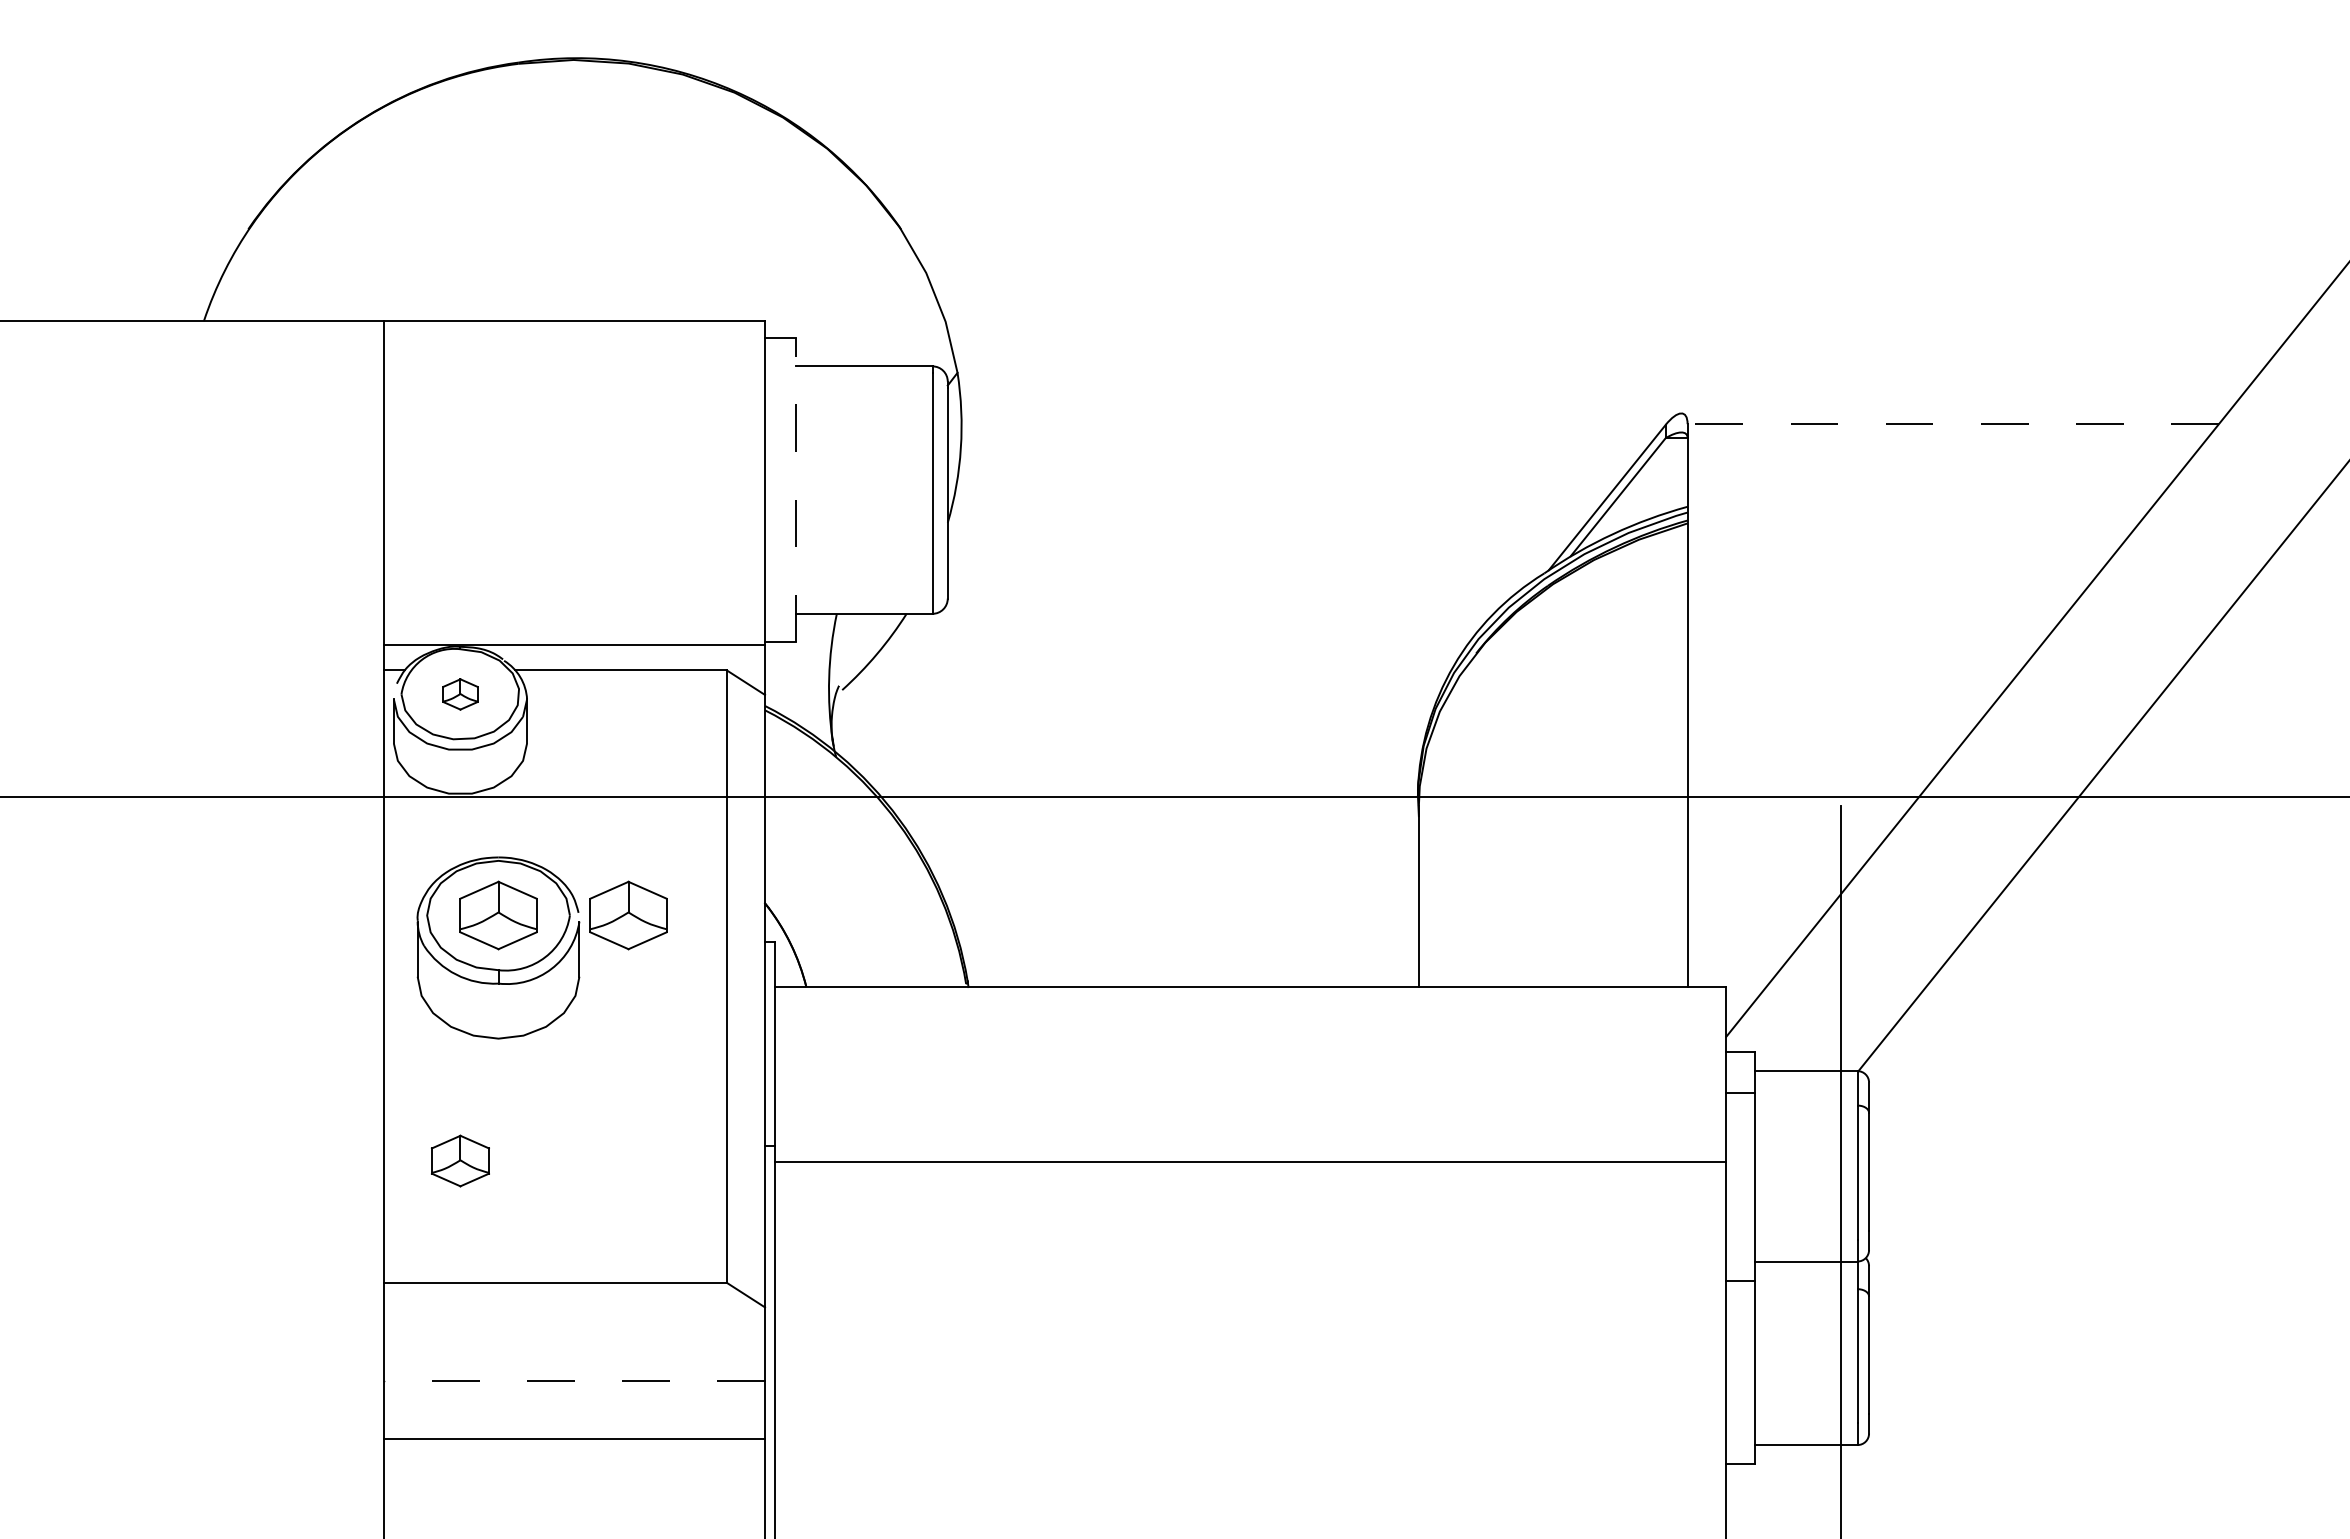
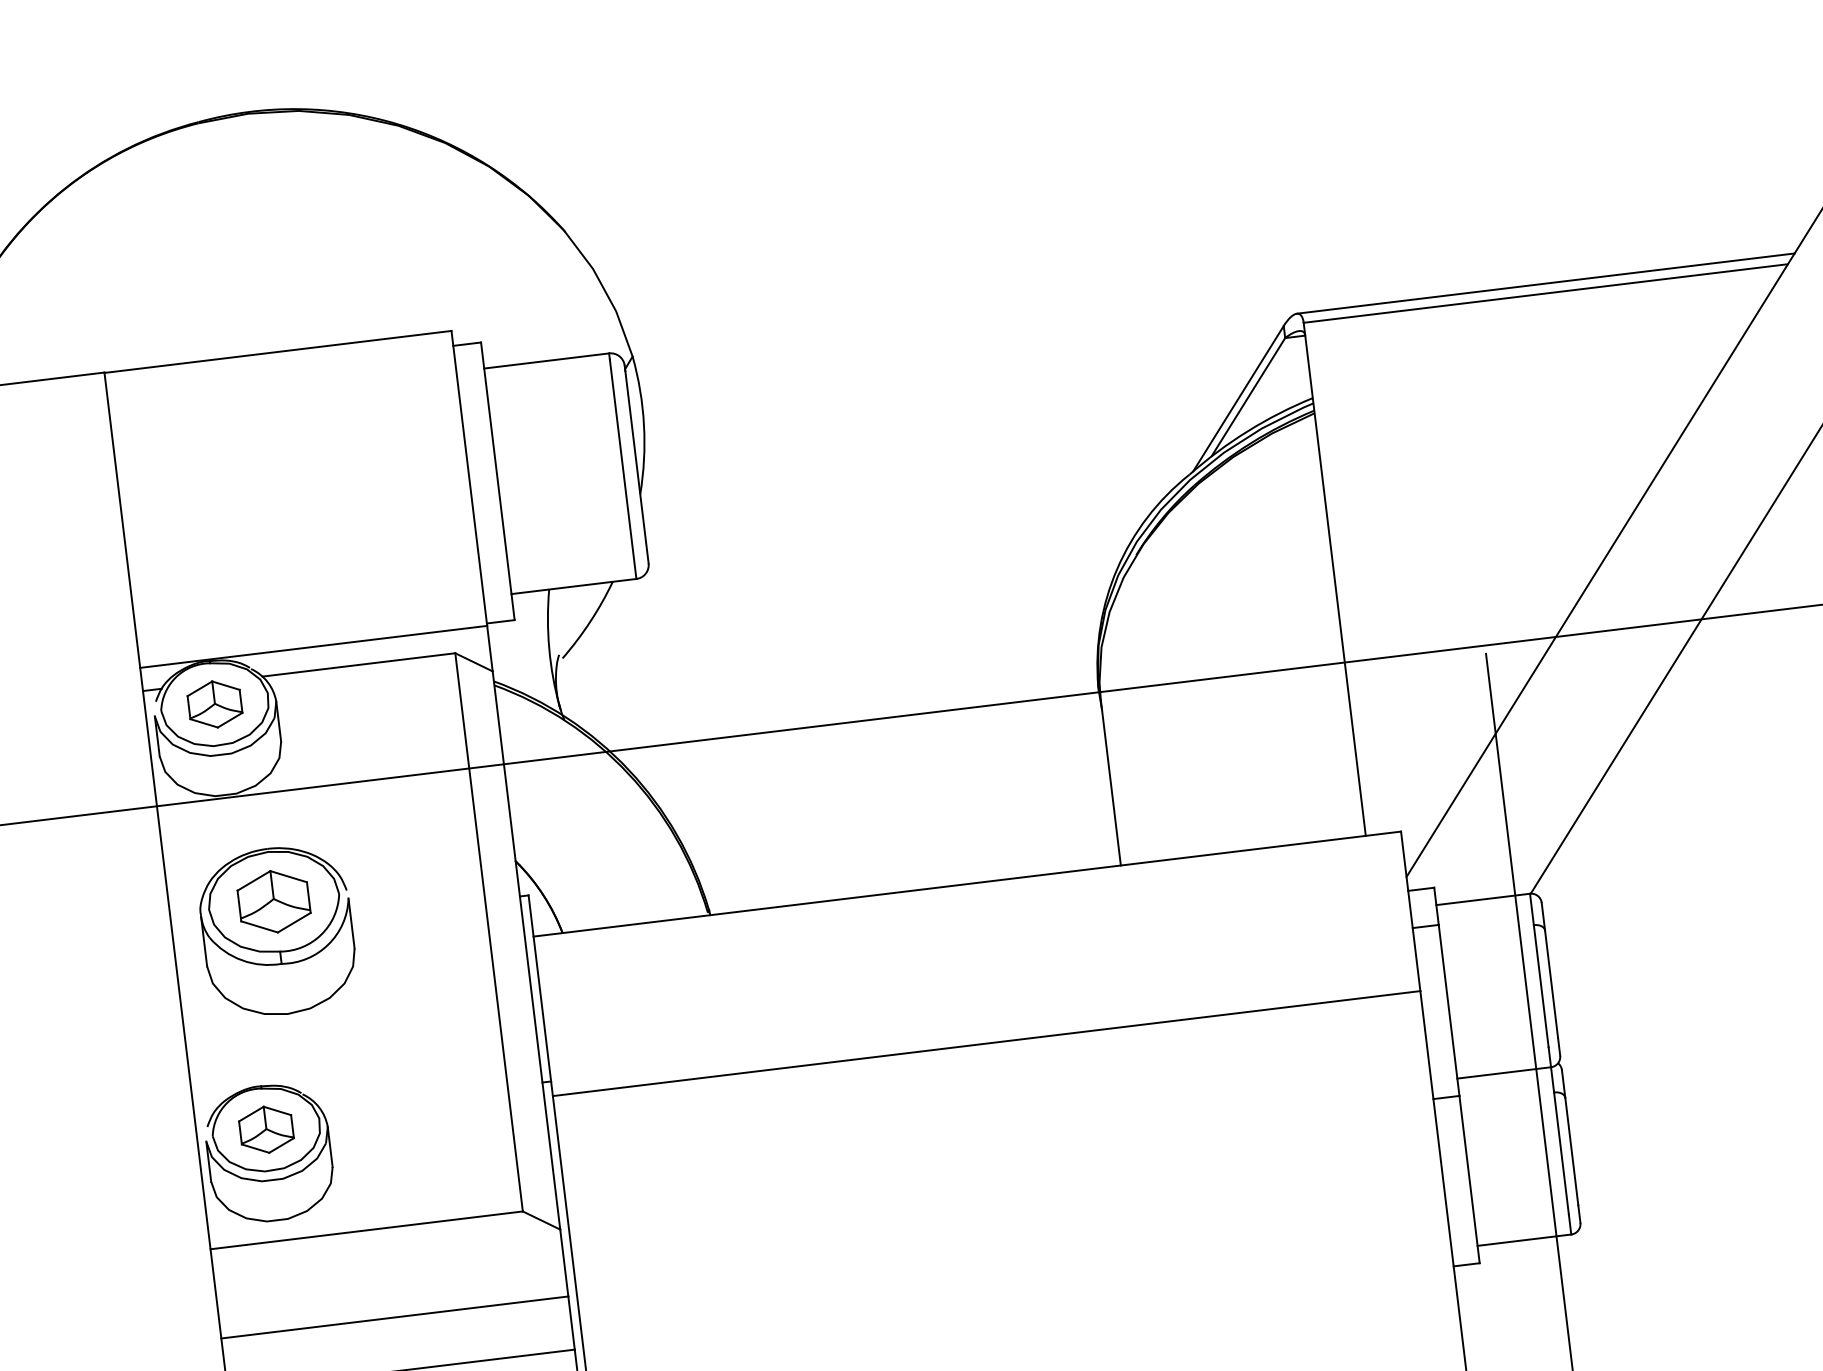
line: (1954, 413) -> (1545, 283), added
line: (1953, 424) -> (1546, 293), dashed -> solid
line: (795, 489) -> (497, 480), dashed -> solid
part: (460, 694) -> (215, 704), size x1.67
part: (628, 915) -> (392, 887), removed
part: (460, 1186) -> (269, 1152), added
line: (574, 1380) -> (394, 1317), dashed -> solid

